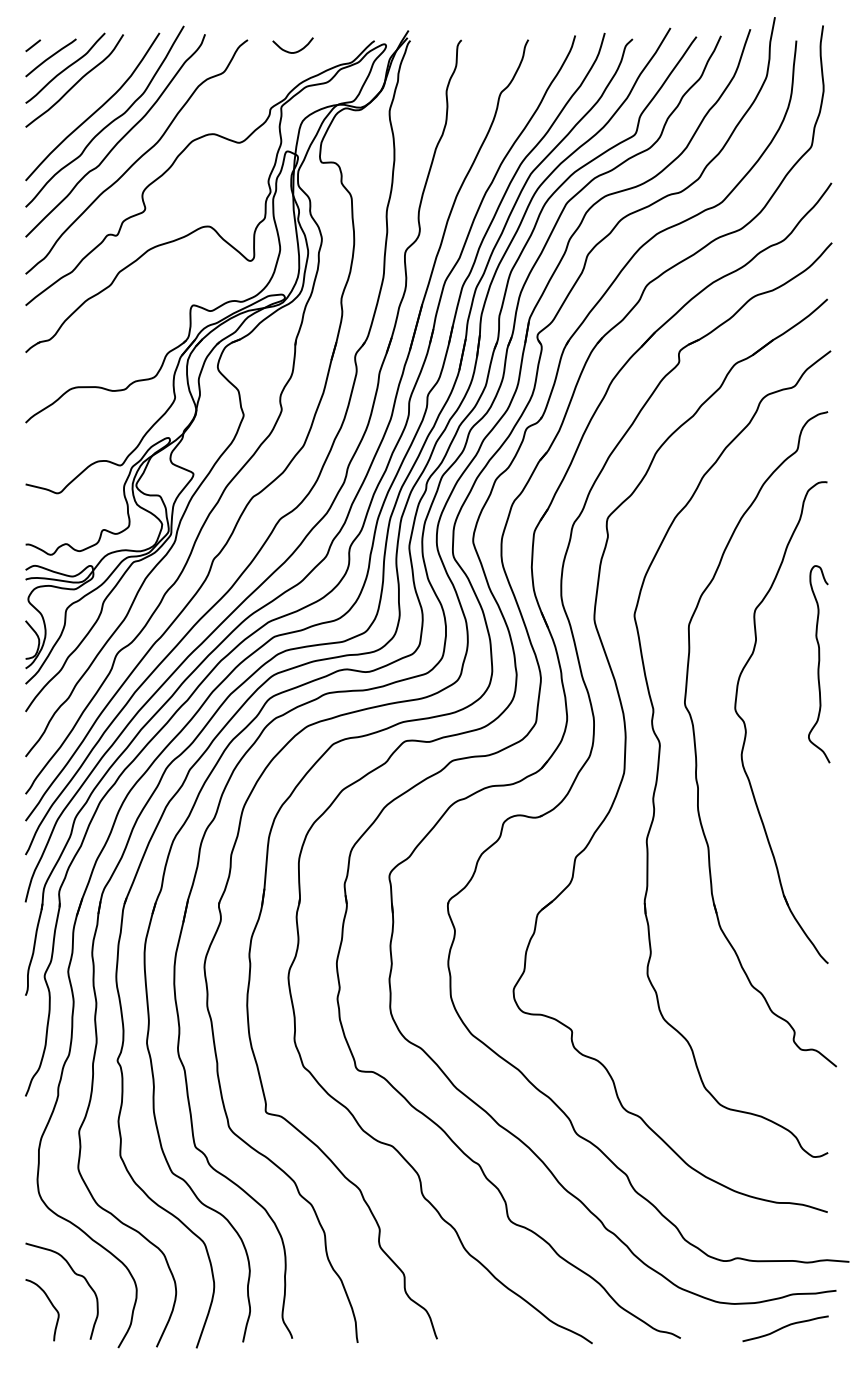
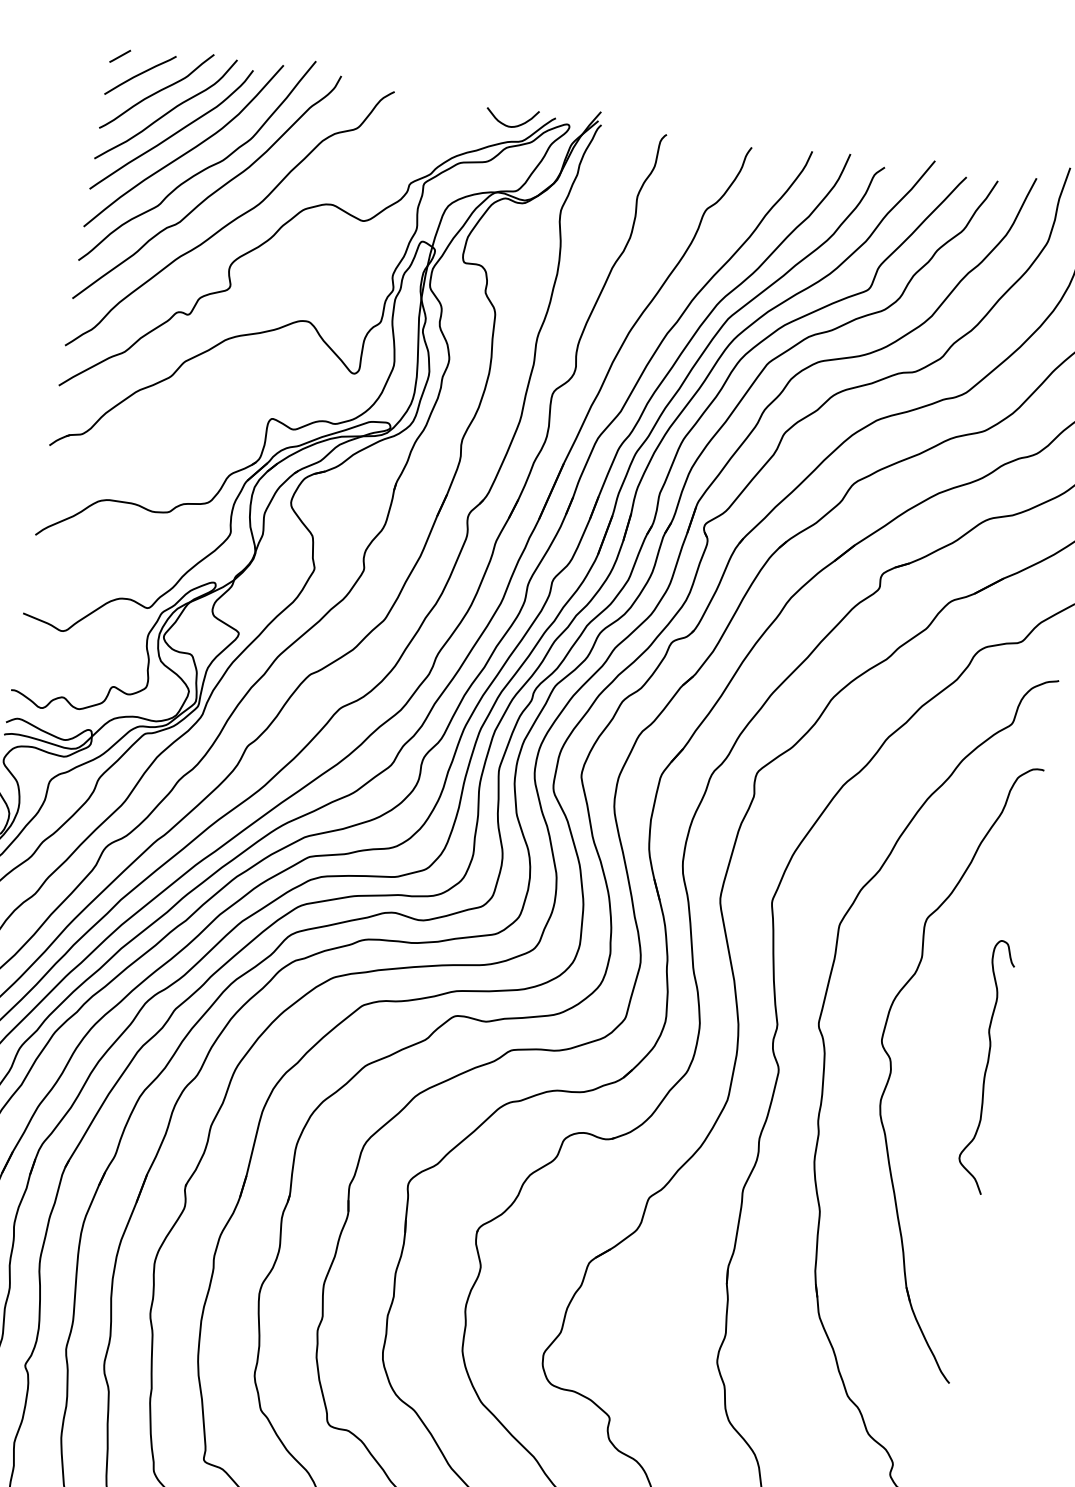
curve: (290, 51) -> (507, 124), moved
curve: (84, 97) -> (175, 132), added
curve: (819, 664) -> (987, 1067), moved

